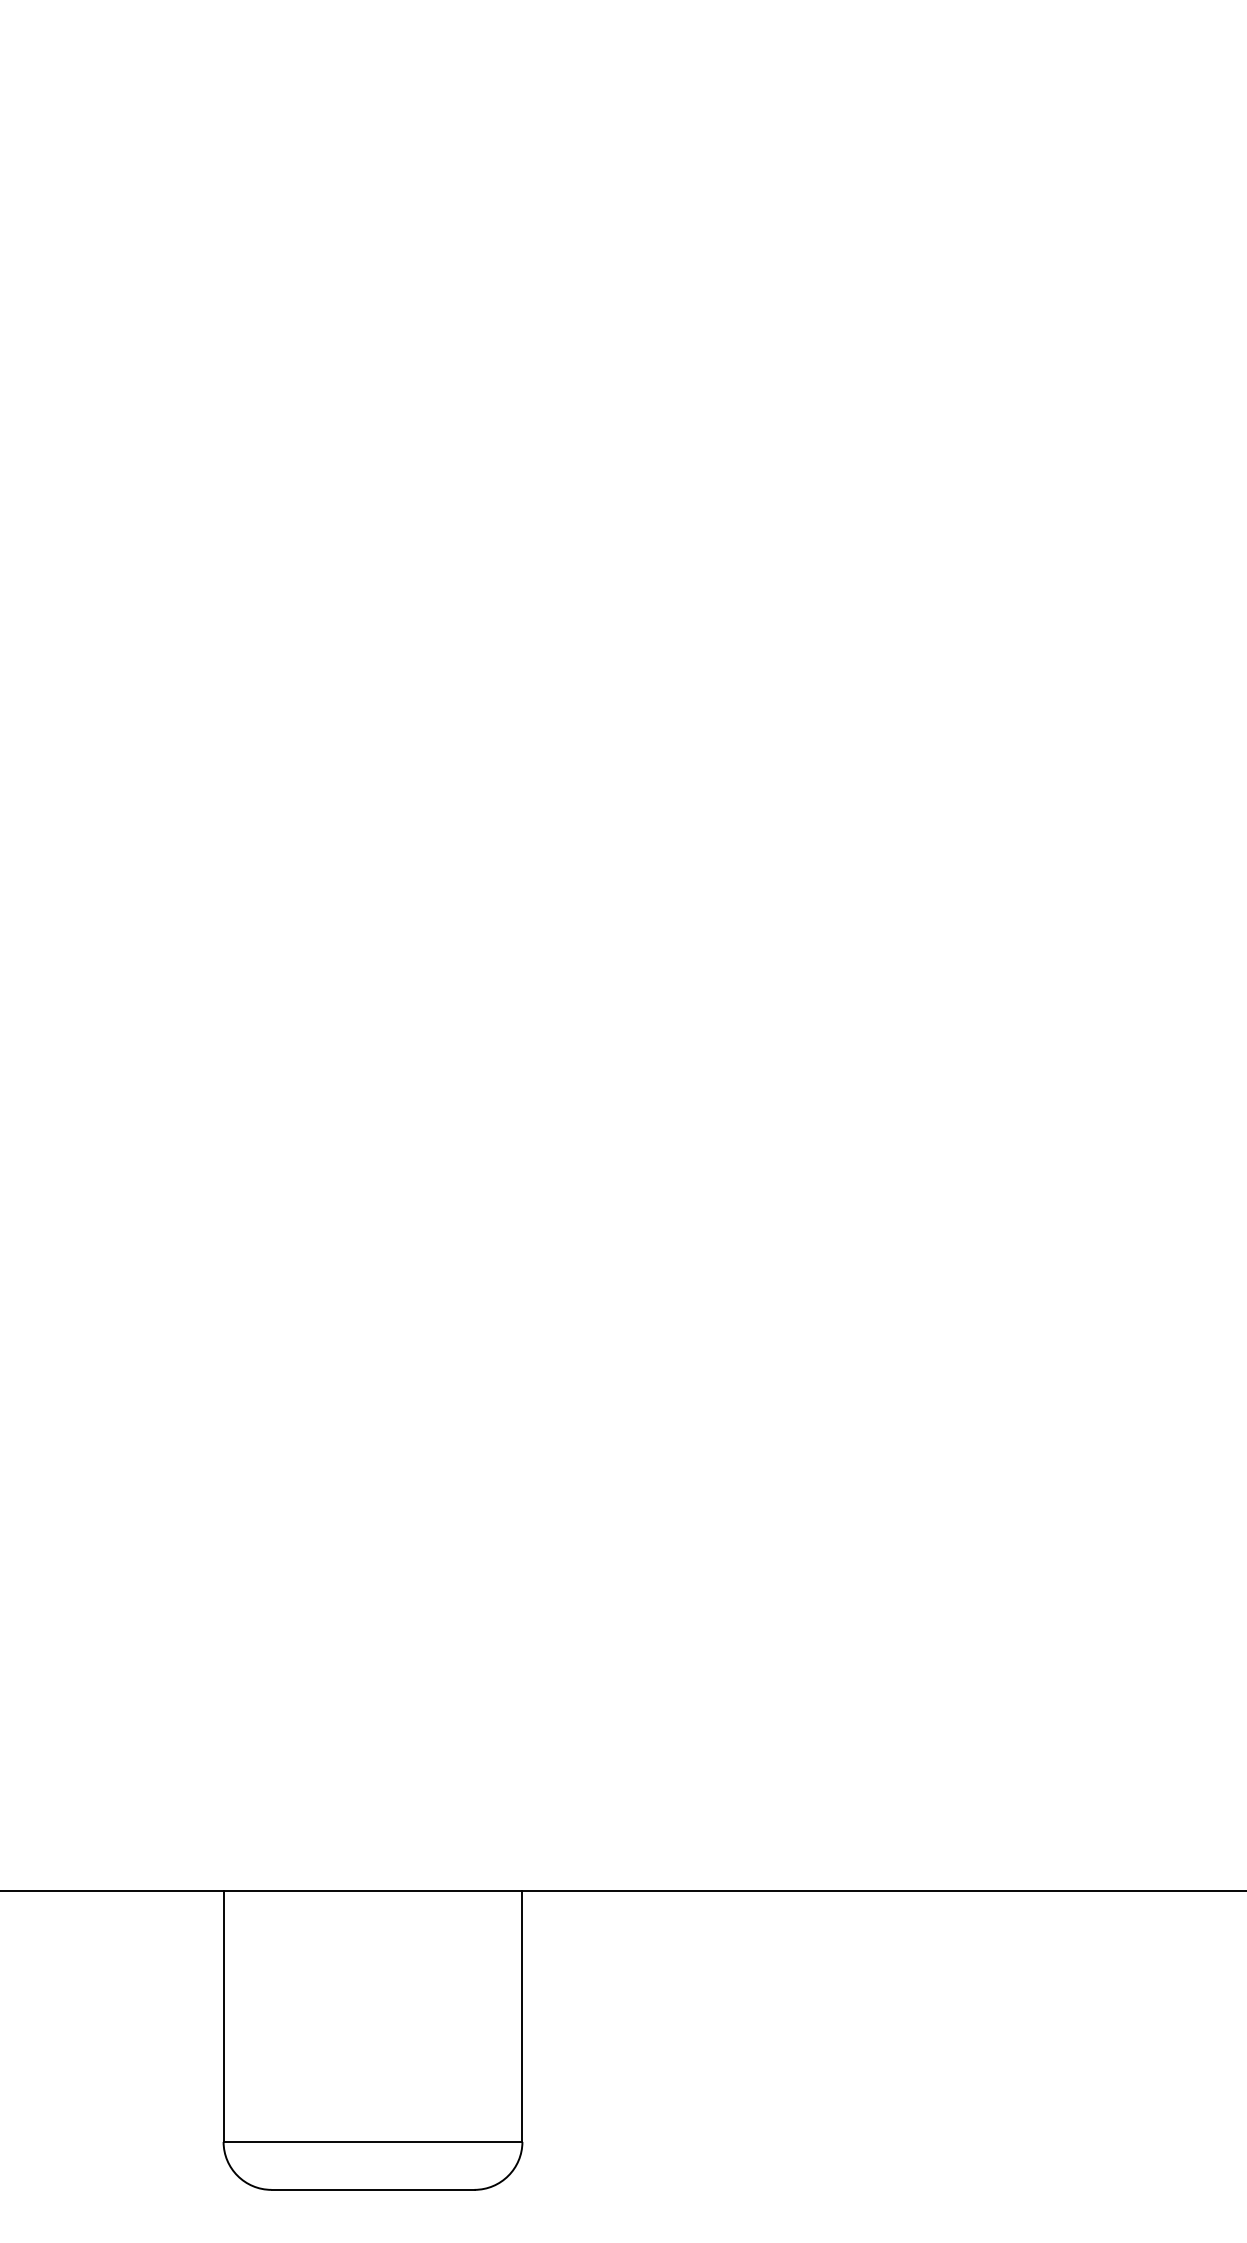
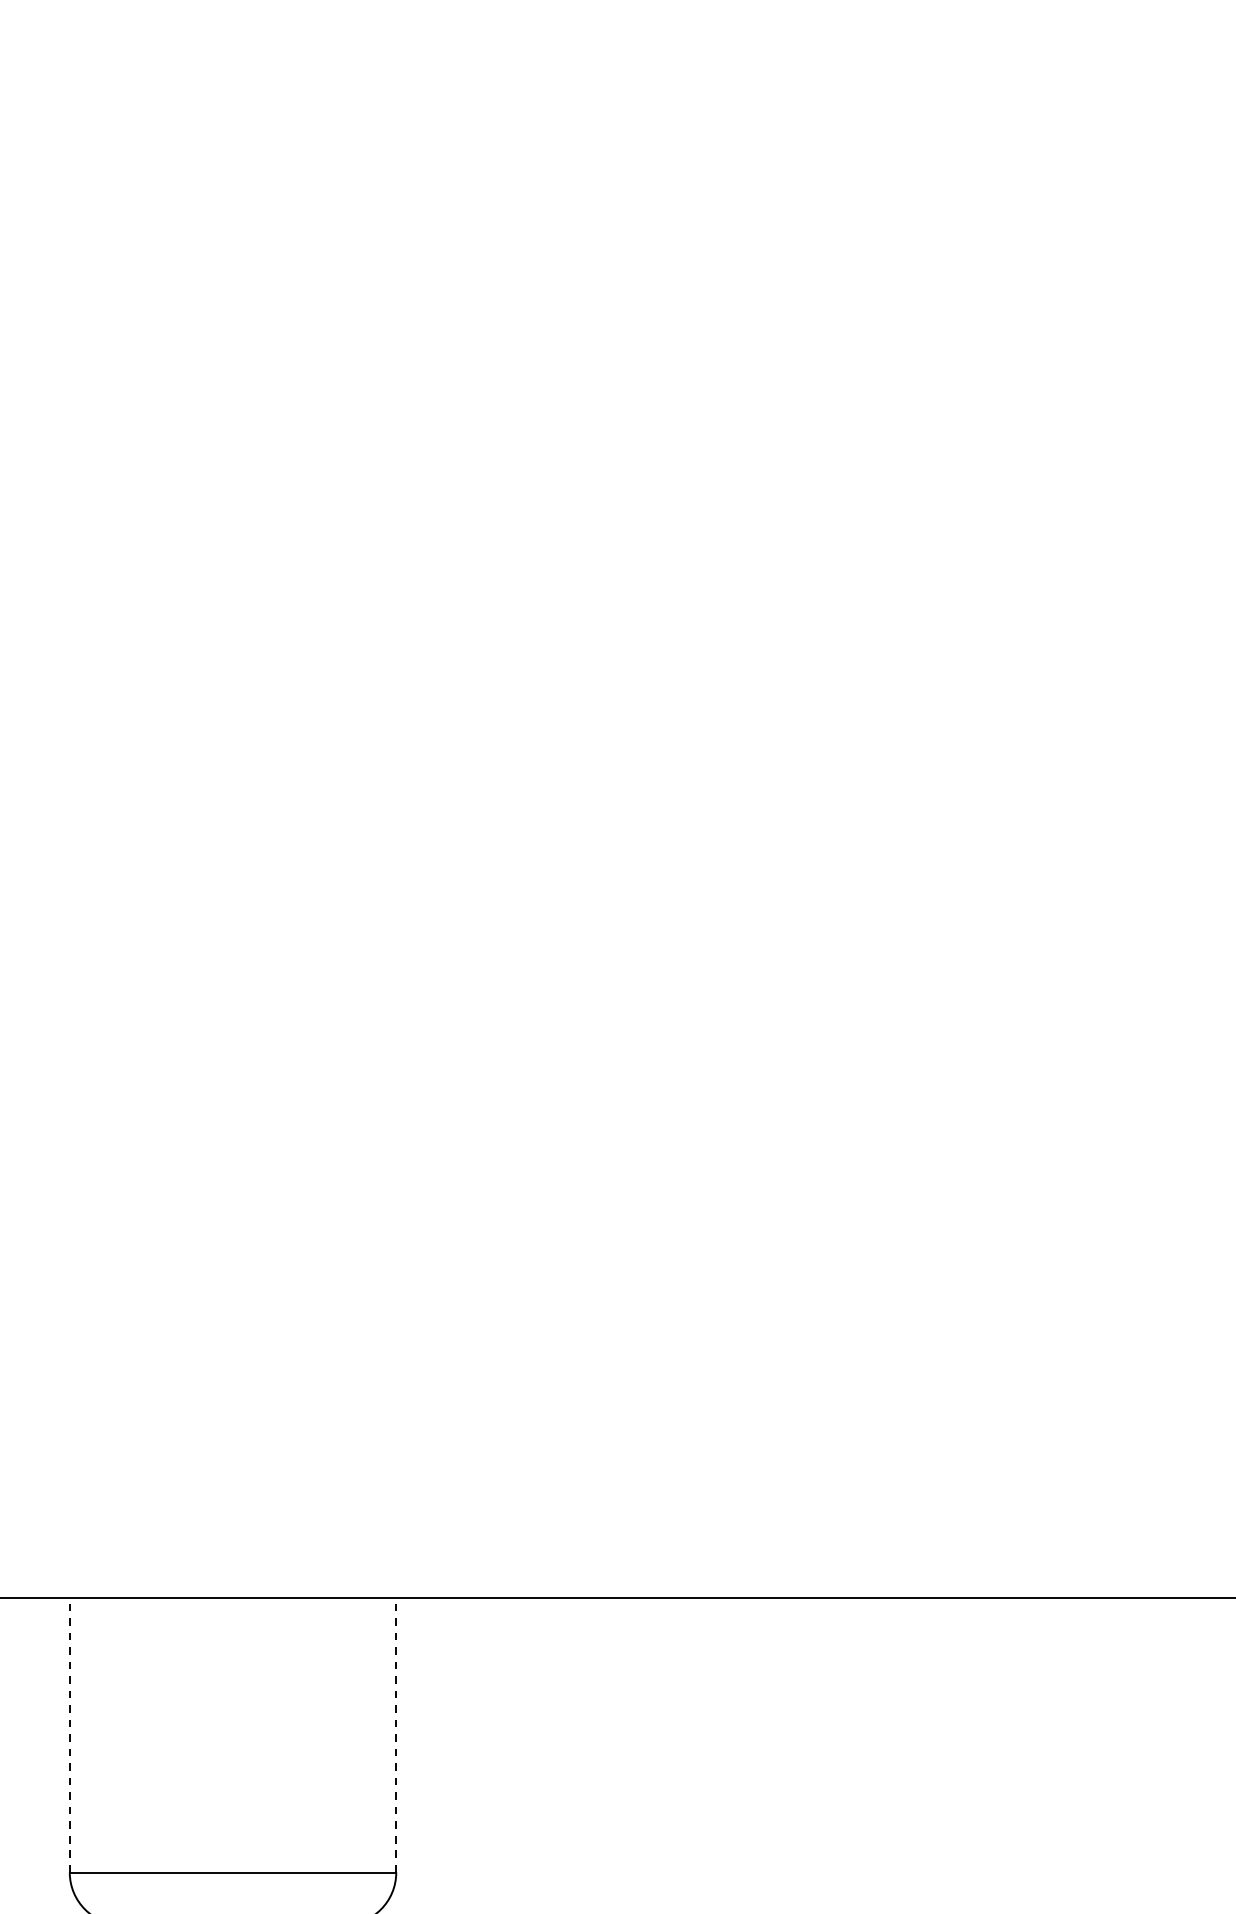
line: (223, 2015) -> (69, 1734), solid -> dashed
line: (522, 2015) -> (396, 1734), solid -> dashed

